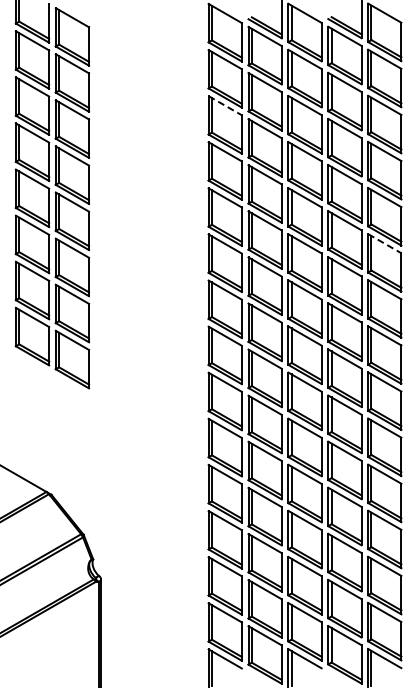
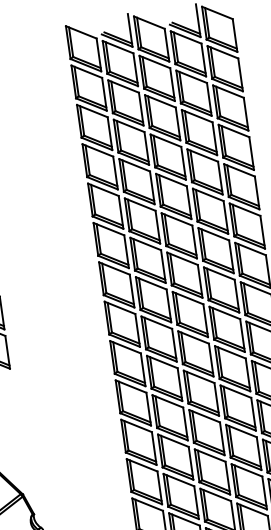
line: (225, 105) -> (92, 110), dashed -> solid
line: (385, 243) -> (245, 209), dashed -> solid

